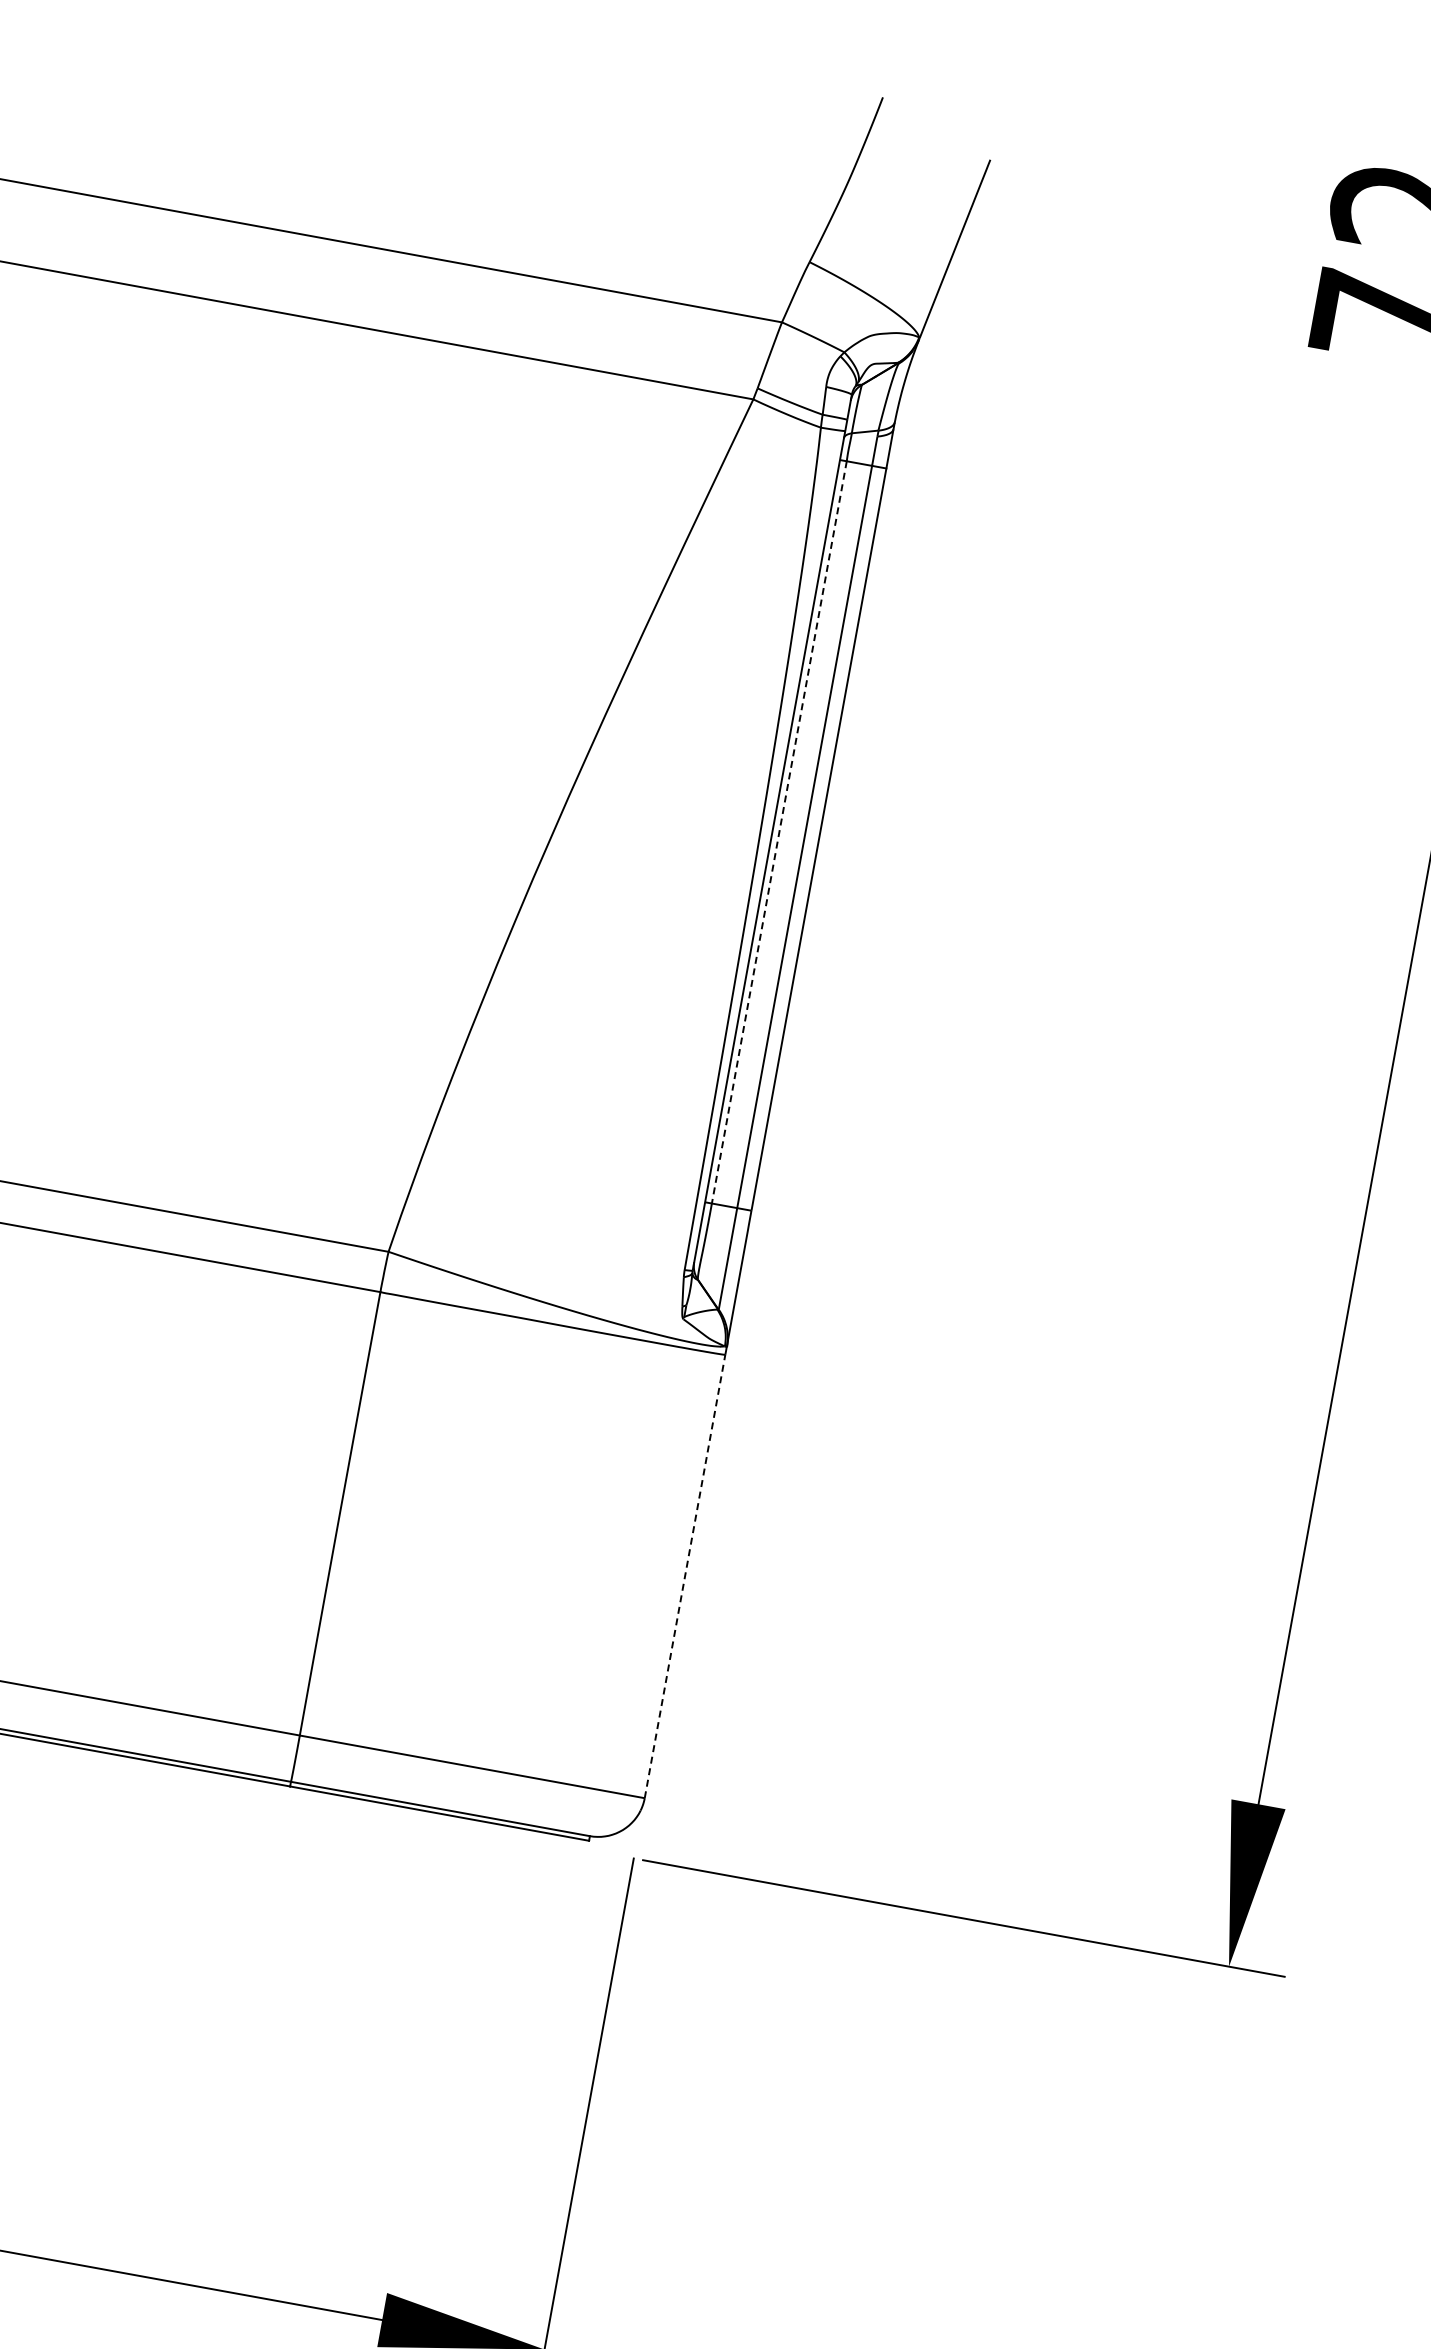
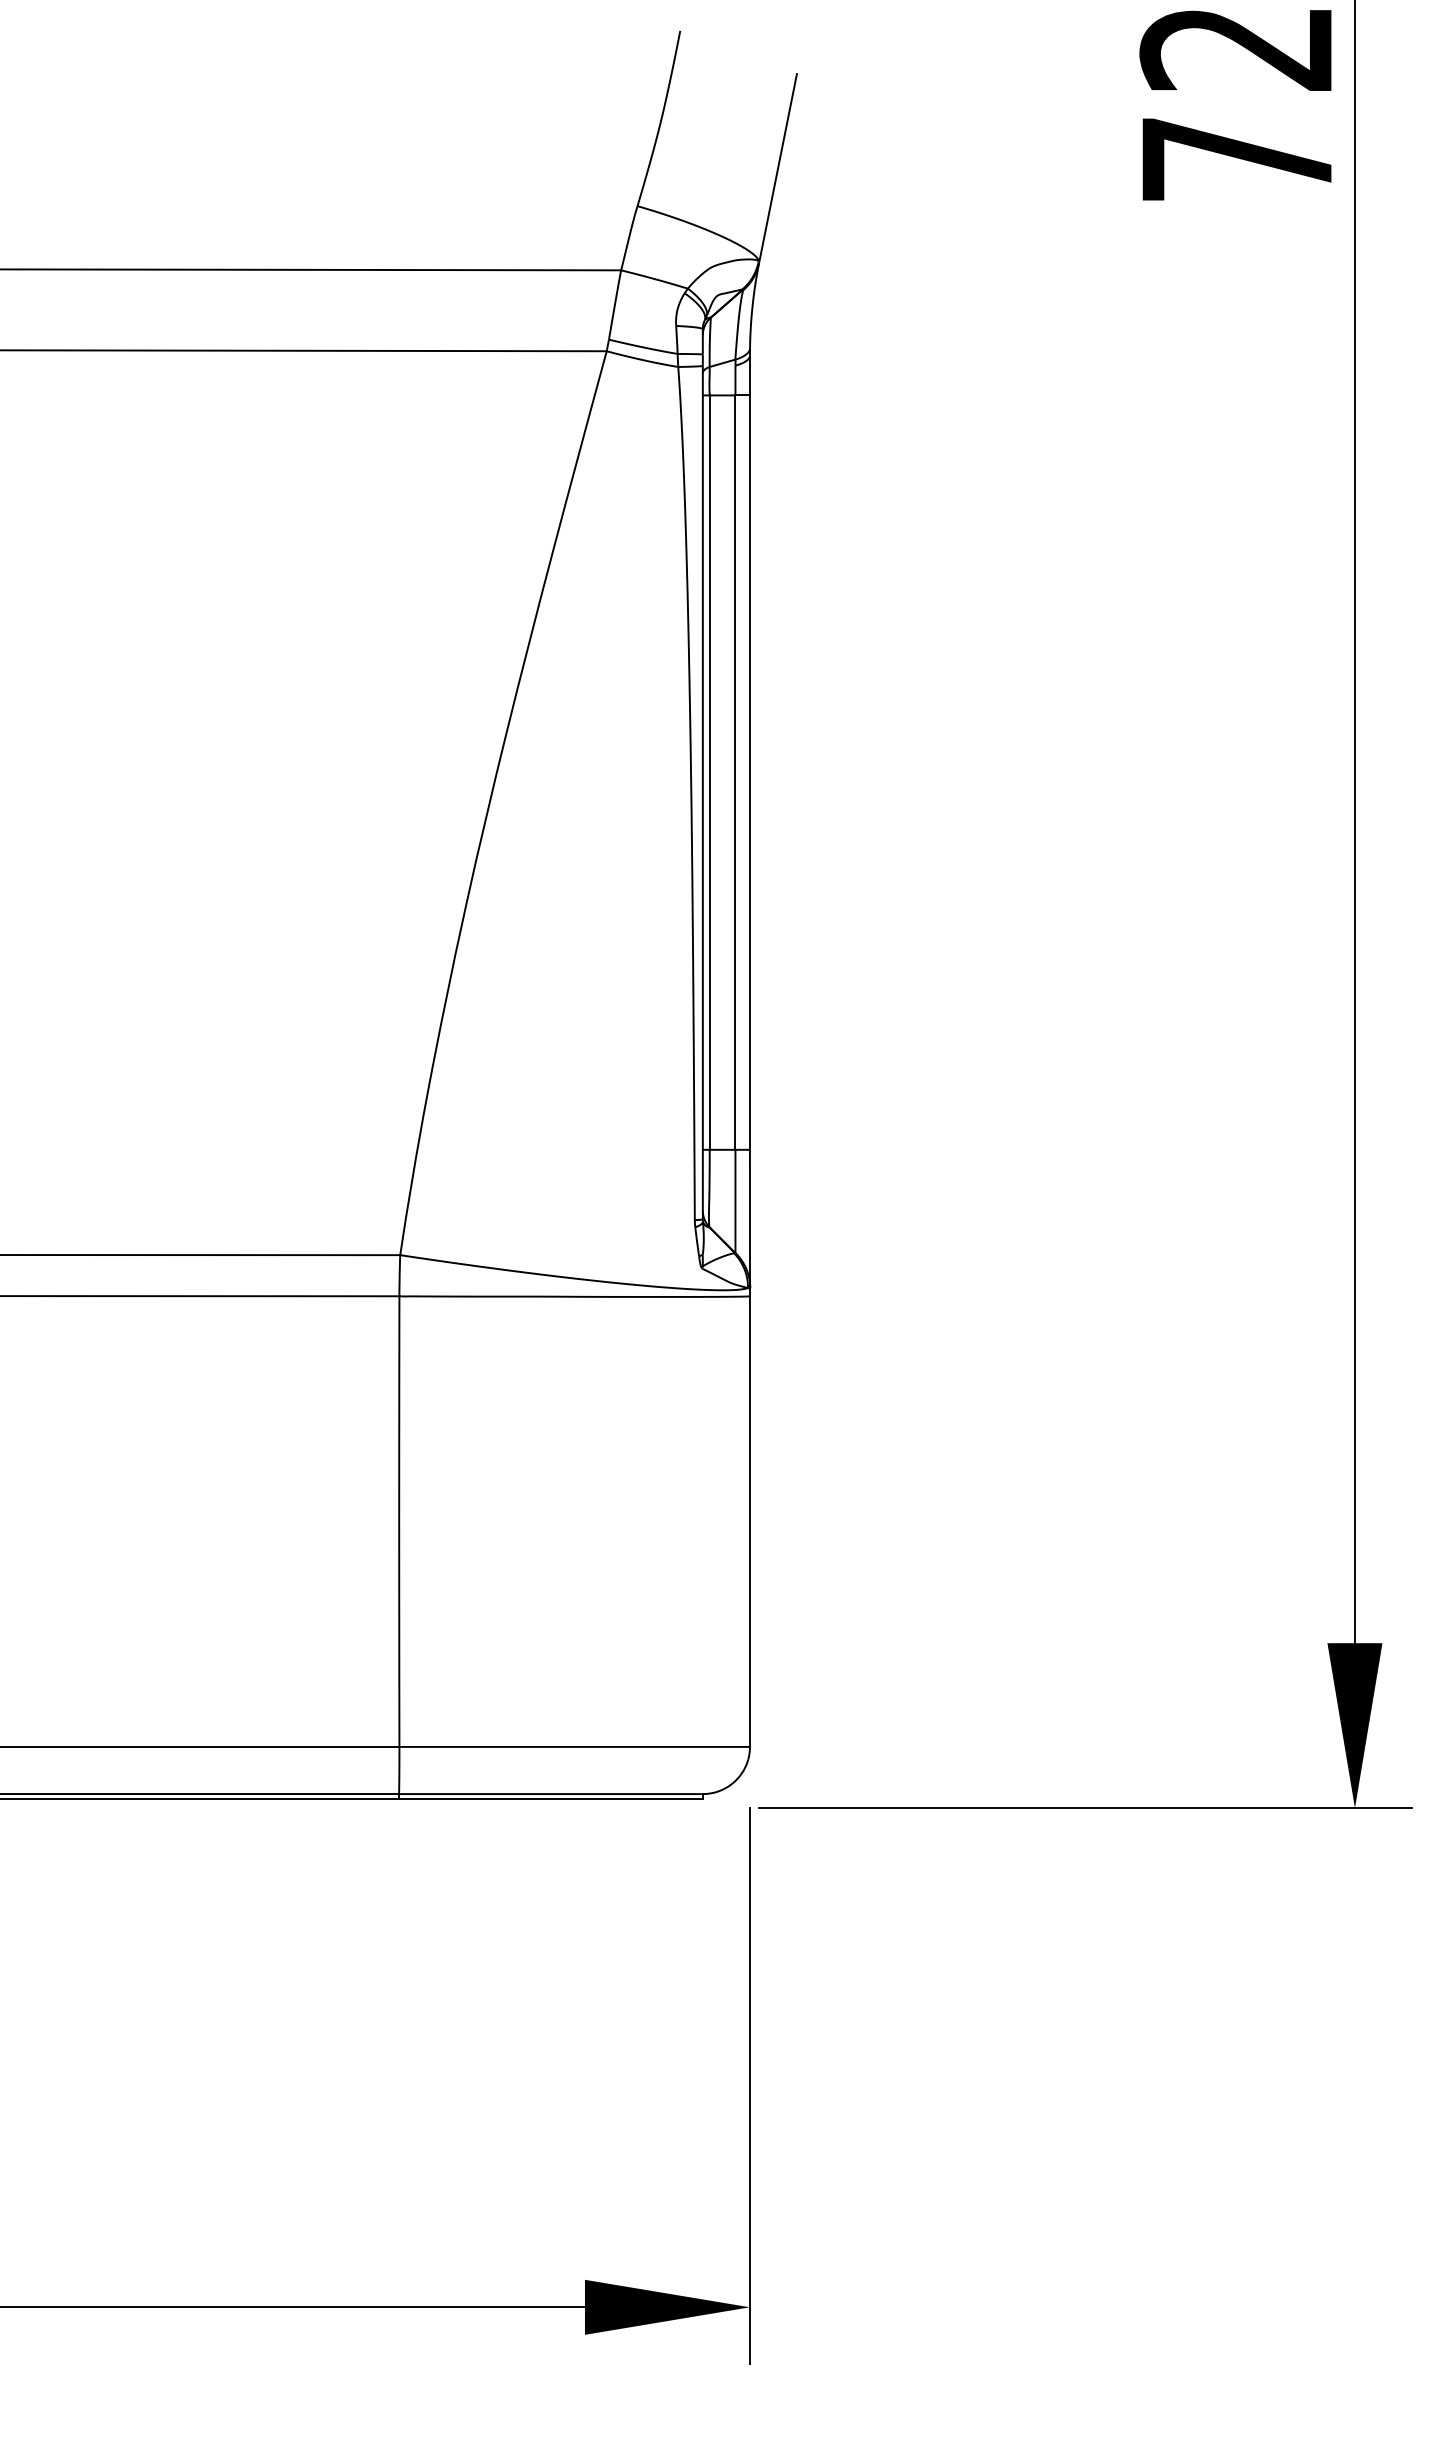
line: (778, 833) -> (709, 773), dashed -> solid
line: (684, 1576) -> (749, 1521), dashed -> solid

